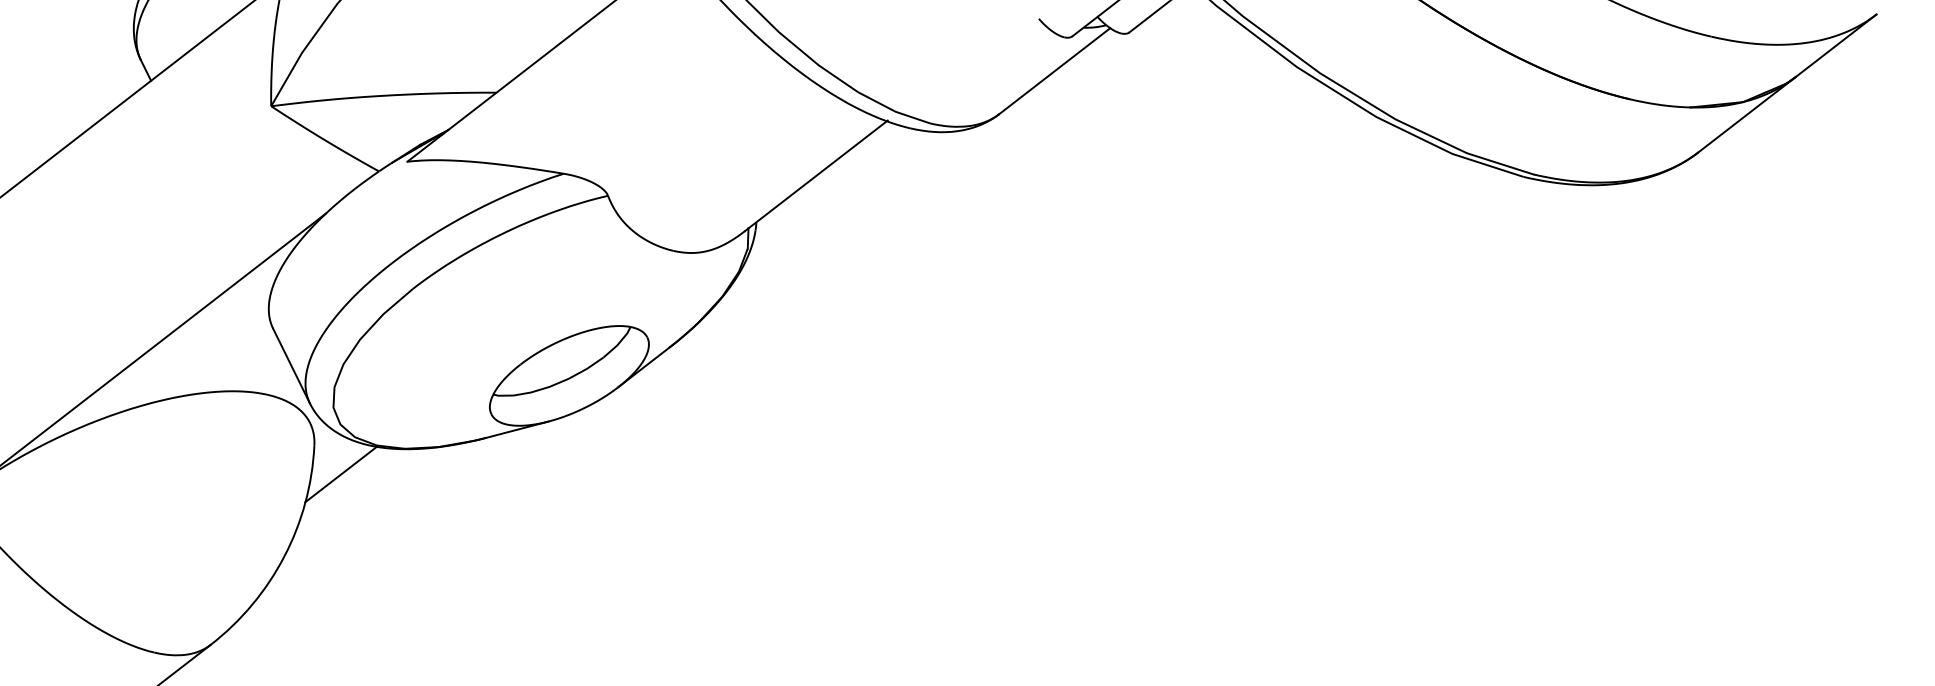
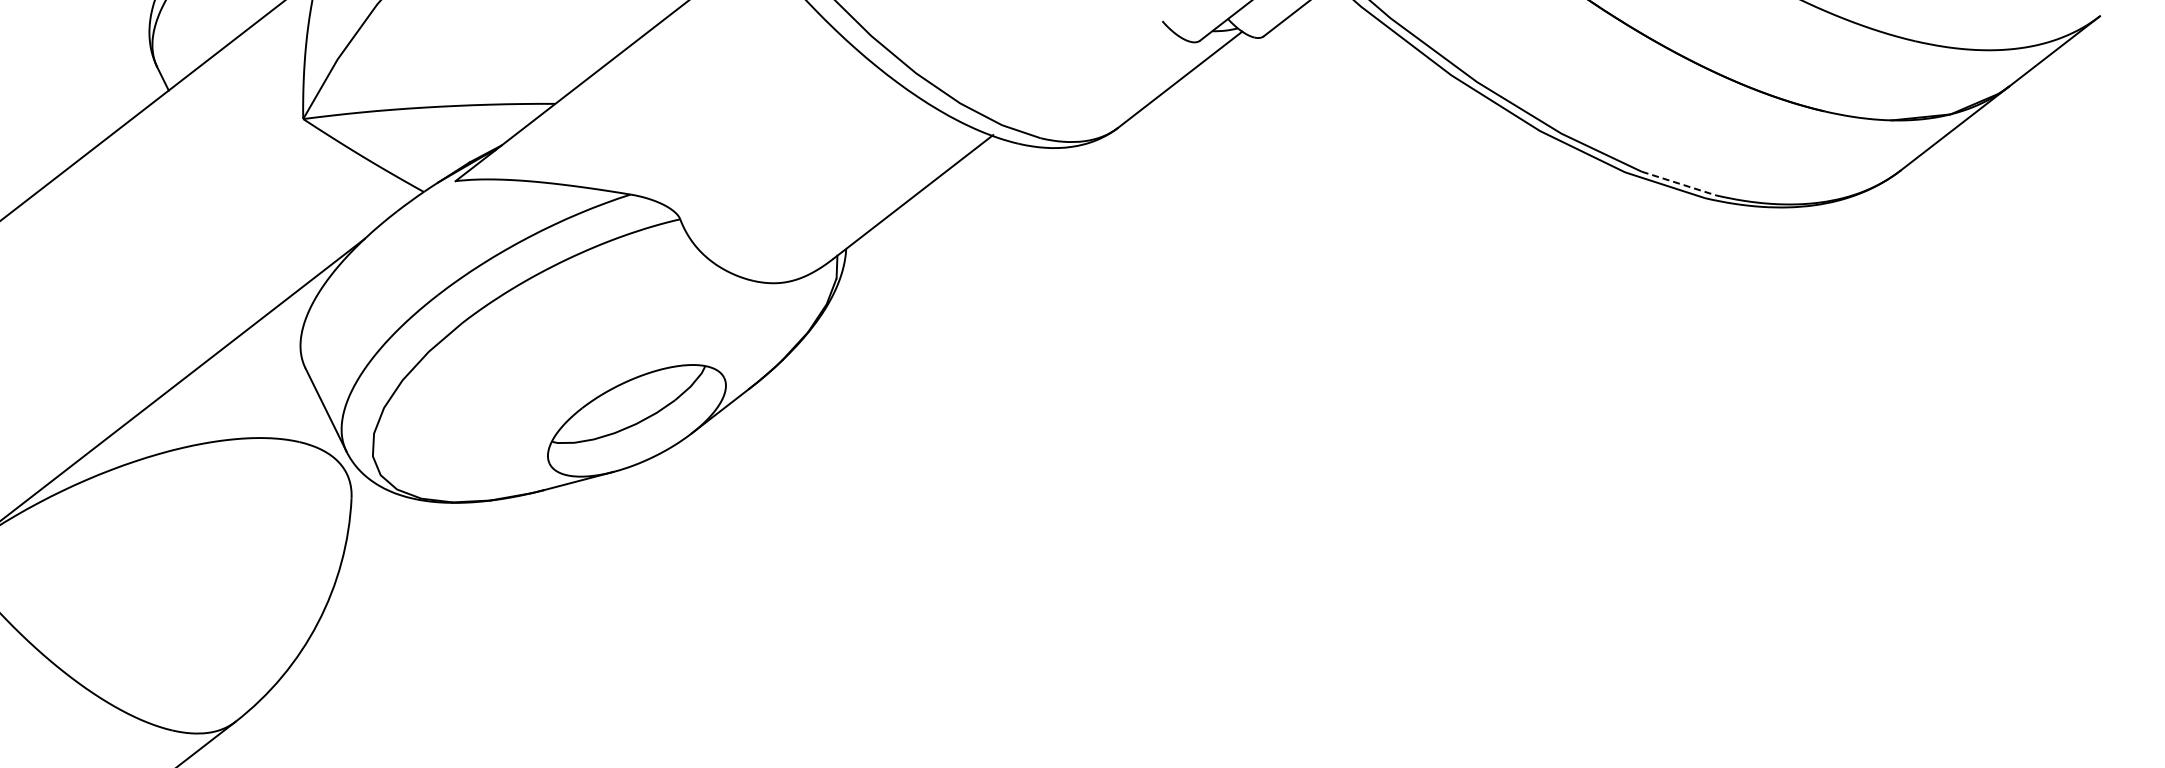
line: (1500, 163) -> (1679, 183), solid -> dashed
line: (341, 473) -> (381, 530), removed

